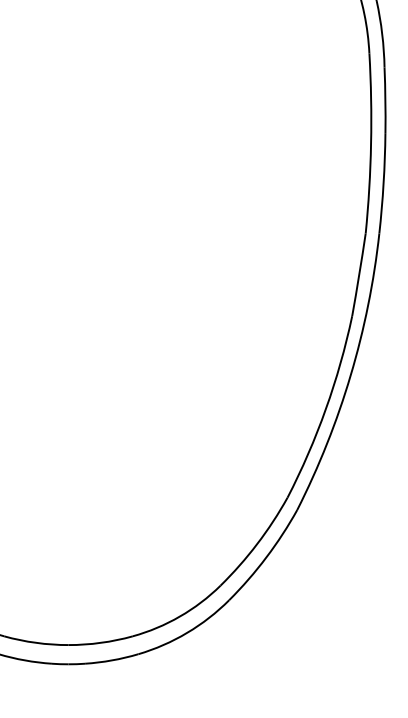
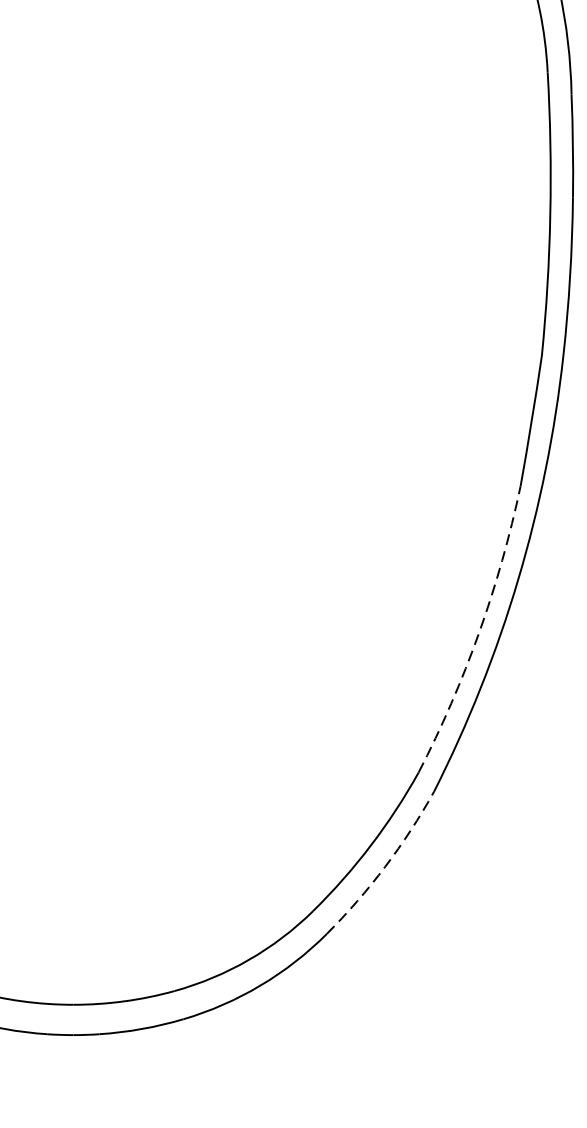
arc: (325, 409) -> (478, 633), solid -> dashed
arc: (266, 557) -> (385, 866), solid -> dashed

